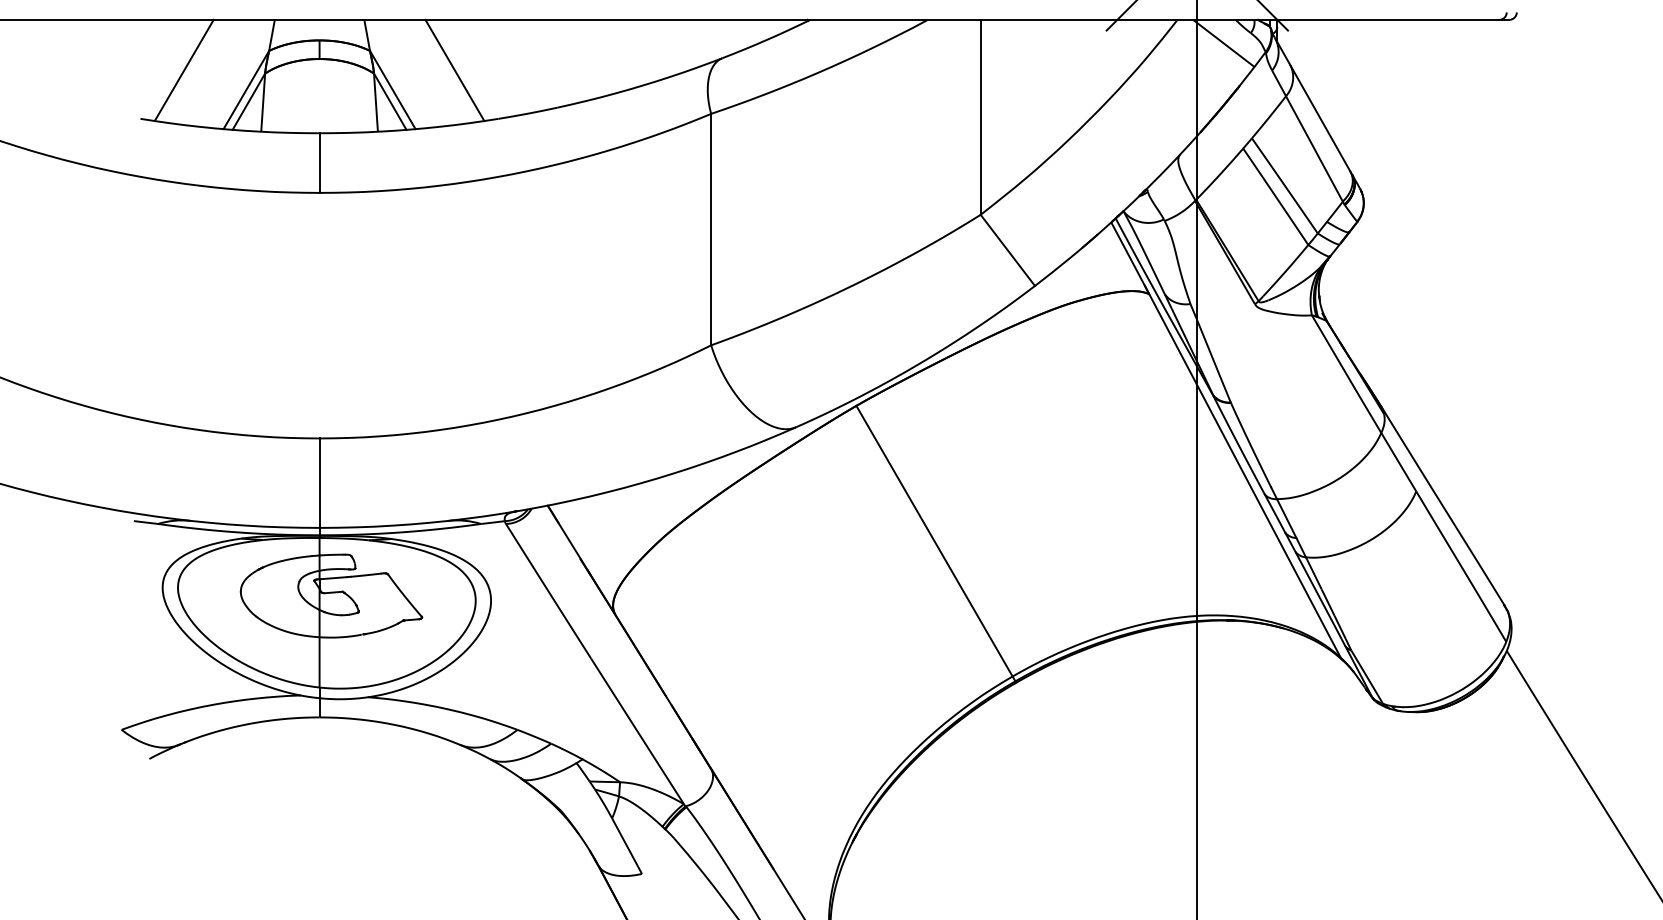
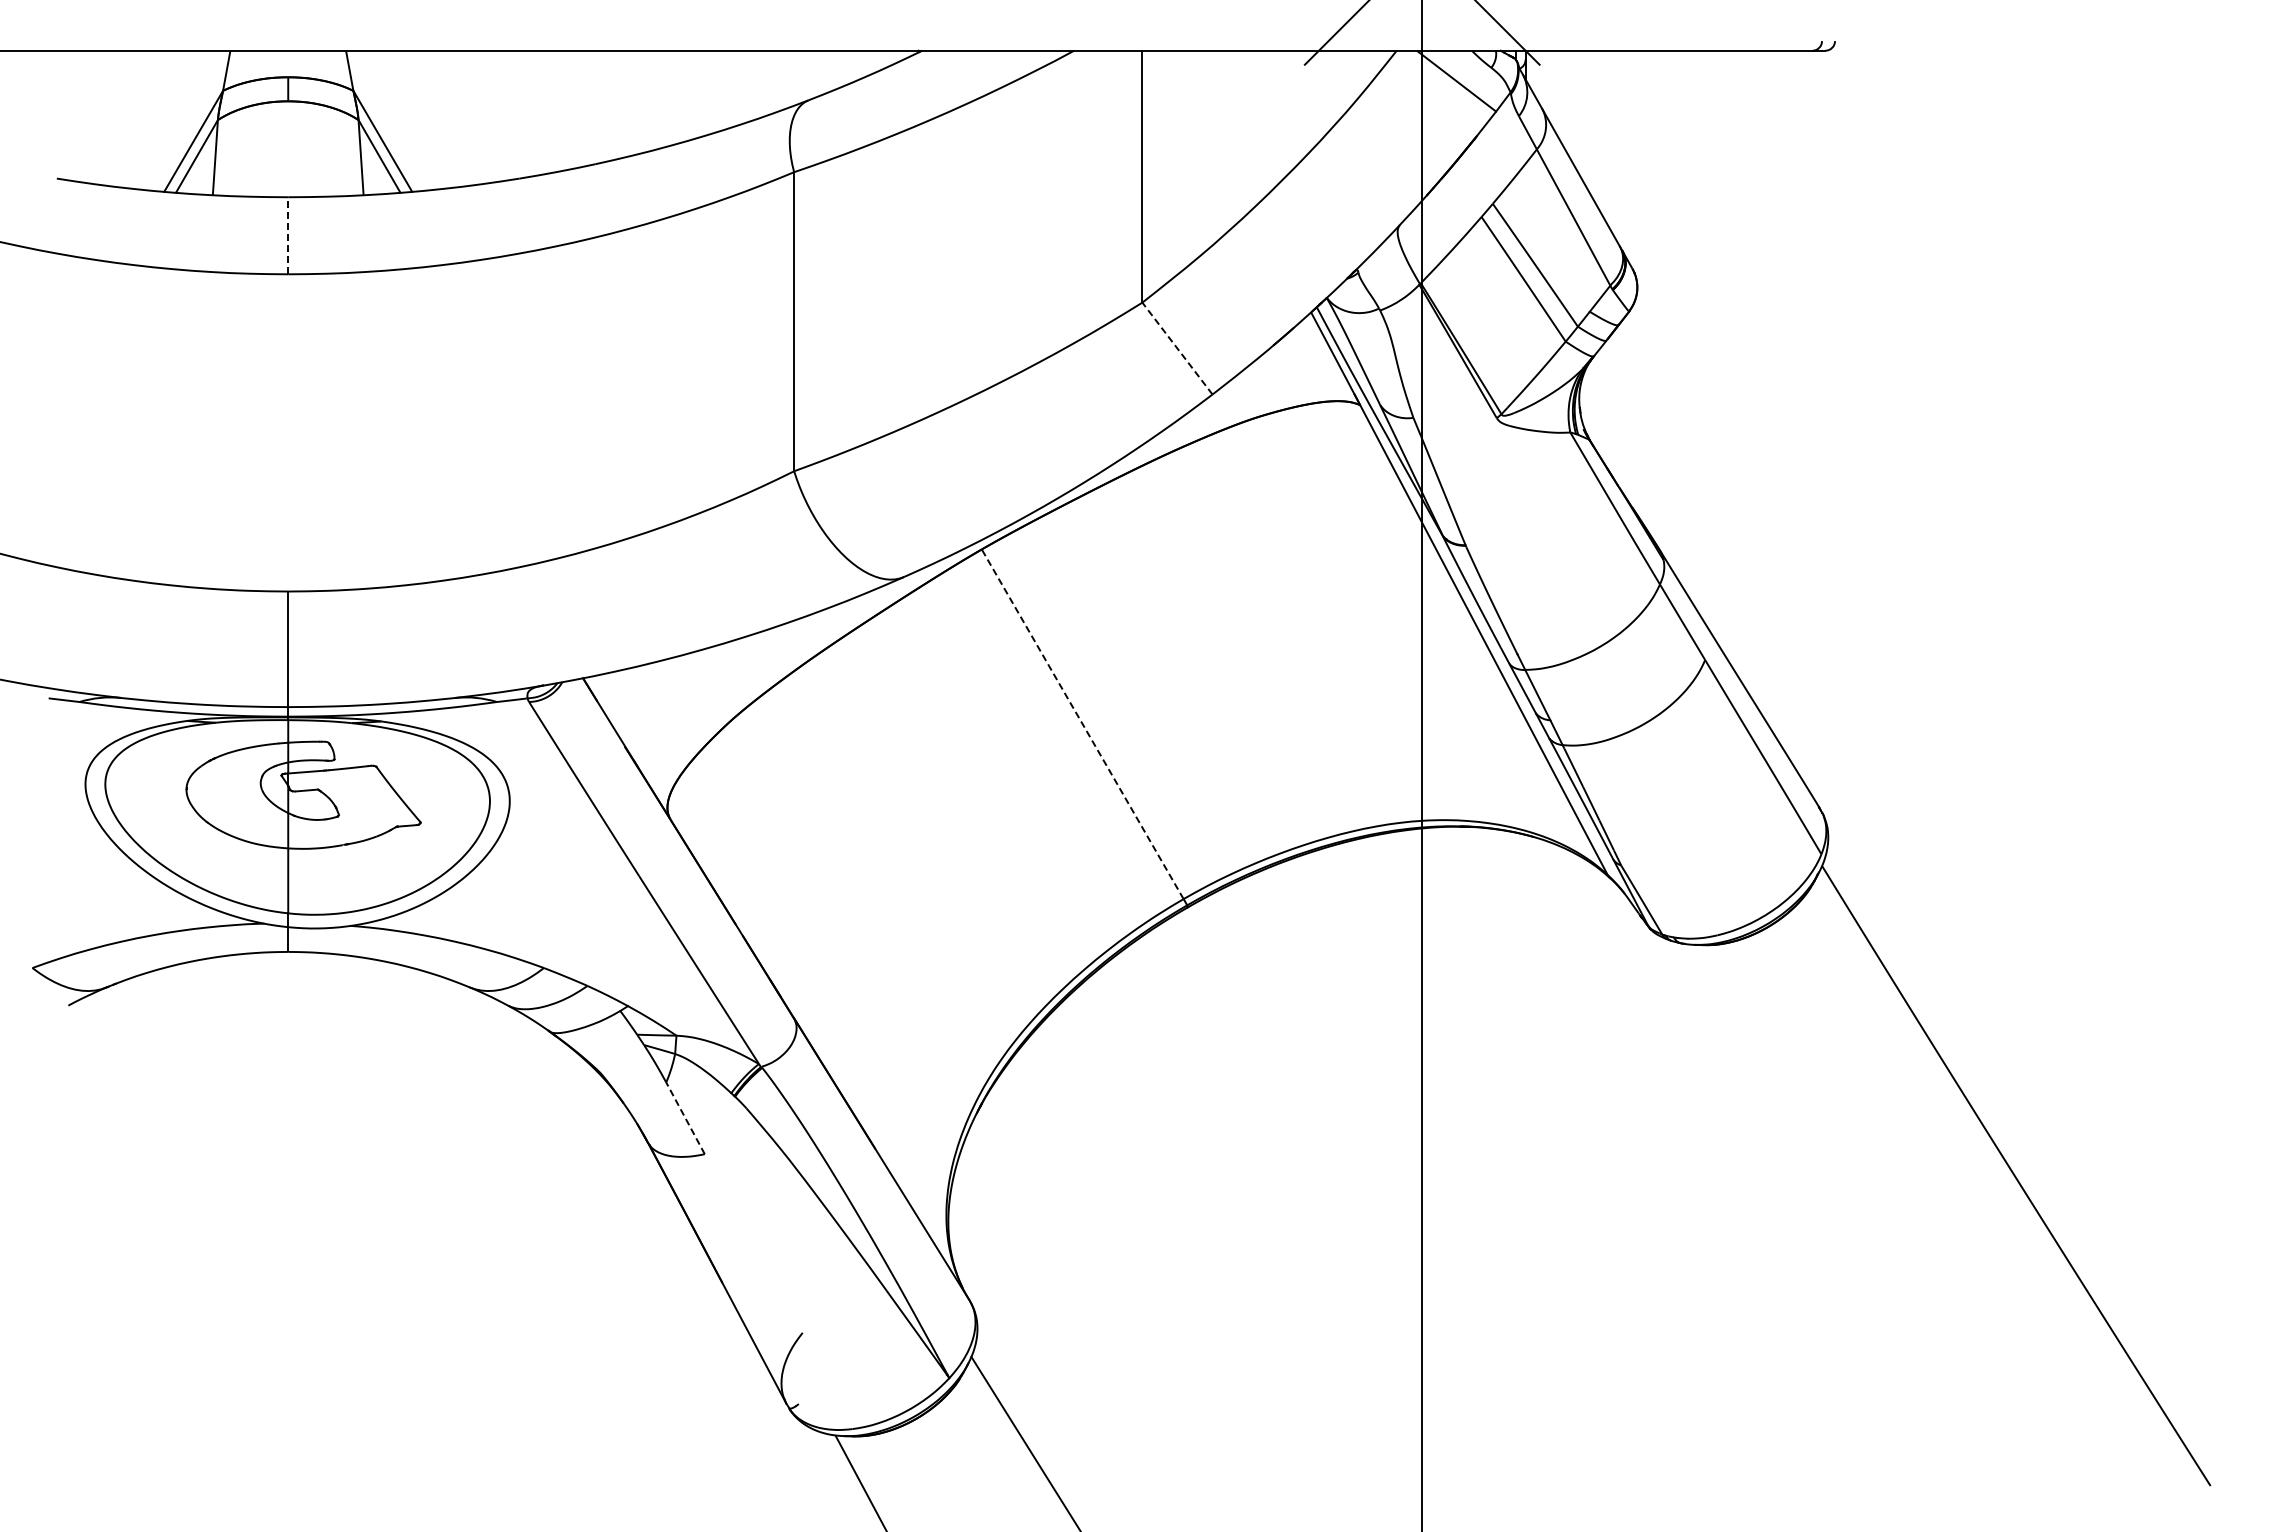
line: (184, 70) -> (113, 115), removed
line: (455, 70) -> (463, 115), removed
line: (319, 162) -> (288, 235), solid -> dashed
line: (1007, 250) -> (1177, 348), solid -> dashed
line: (934, 541) -> (1082, 724), solid -> dashed
line: (627, 846) -> (685, 1118), solid -> dashed

